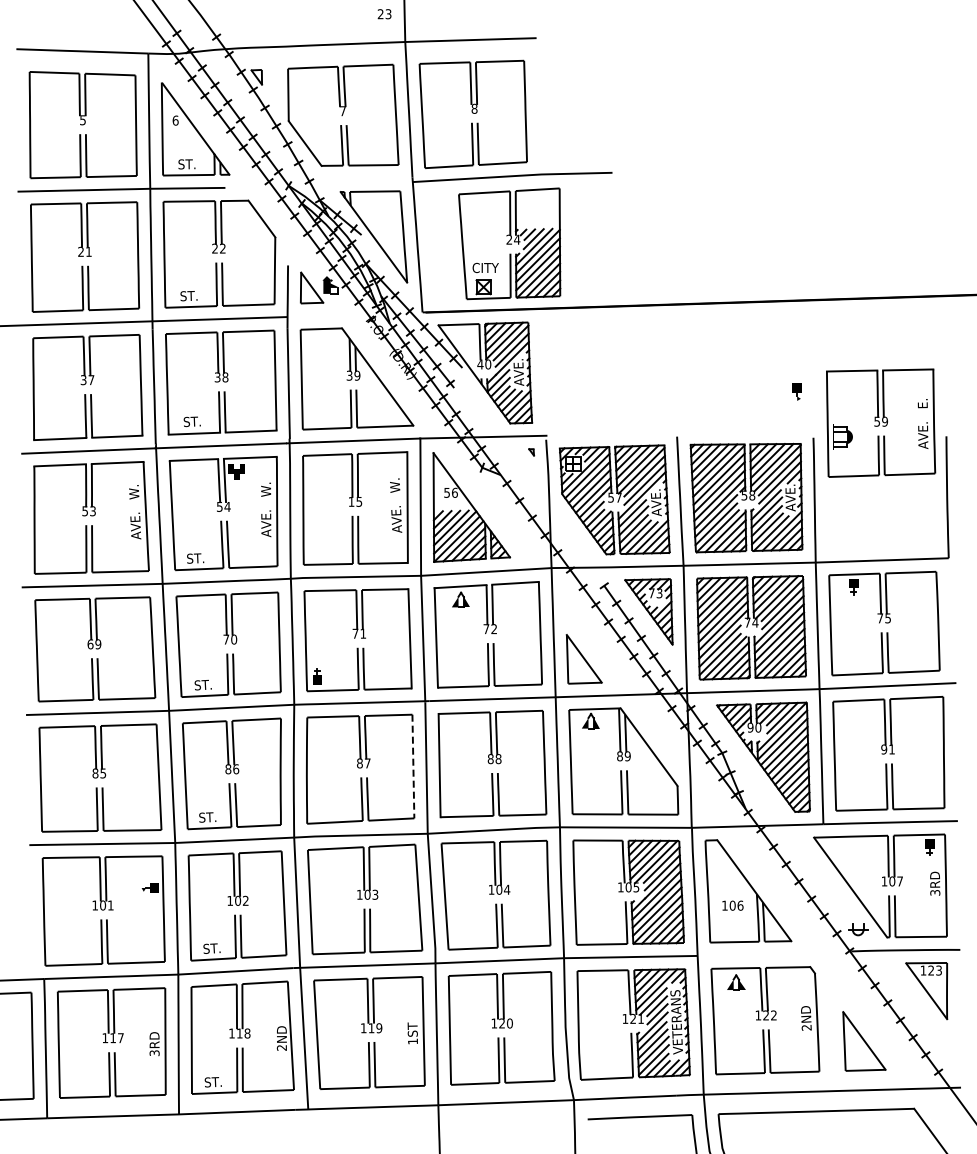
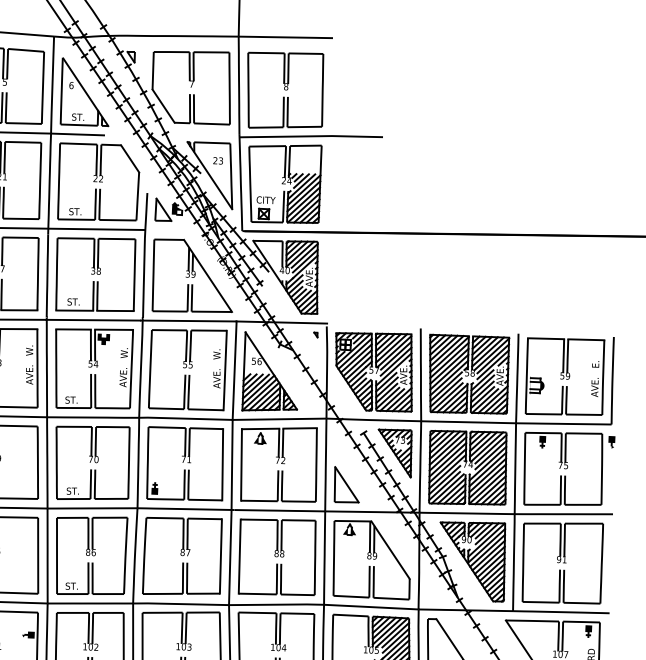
text: (384, 14) -> (218, 161), moved
part: (509, 243) -> (283, 183), moved
part: (796, 391) -> (611, 441), moved
part: (881, 422) -> (565, 376), moved
text: (351, 501) -> (185, 364), 15 -> 55
line: (413, 766) -> (221, 556), dashed -> solid

